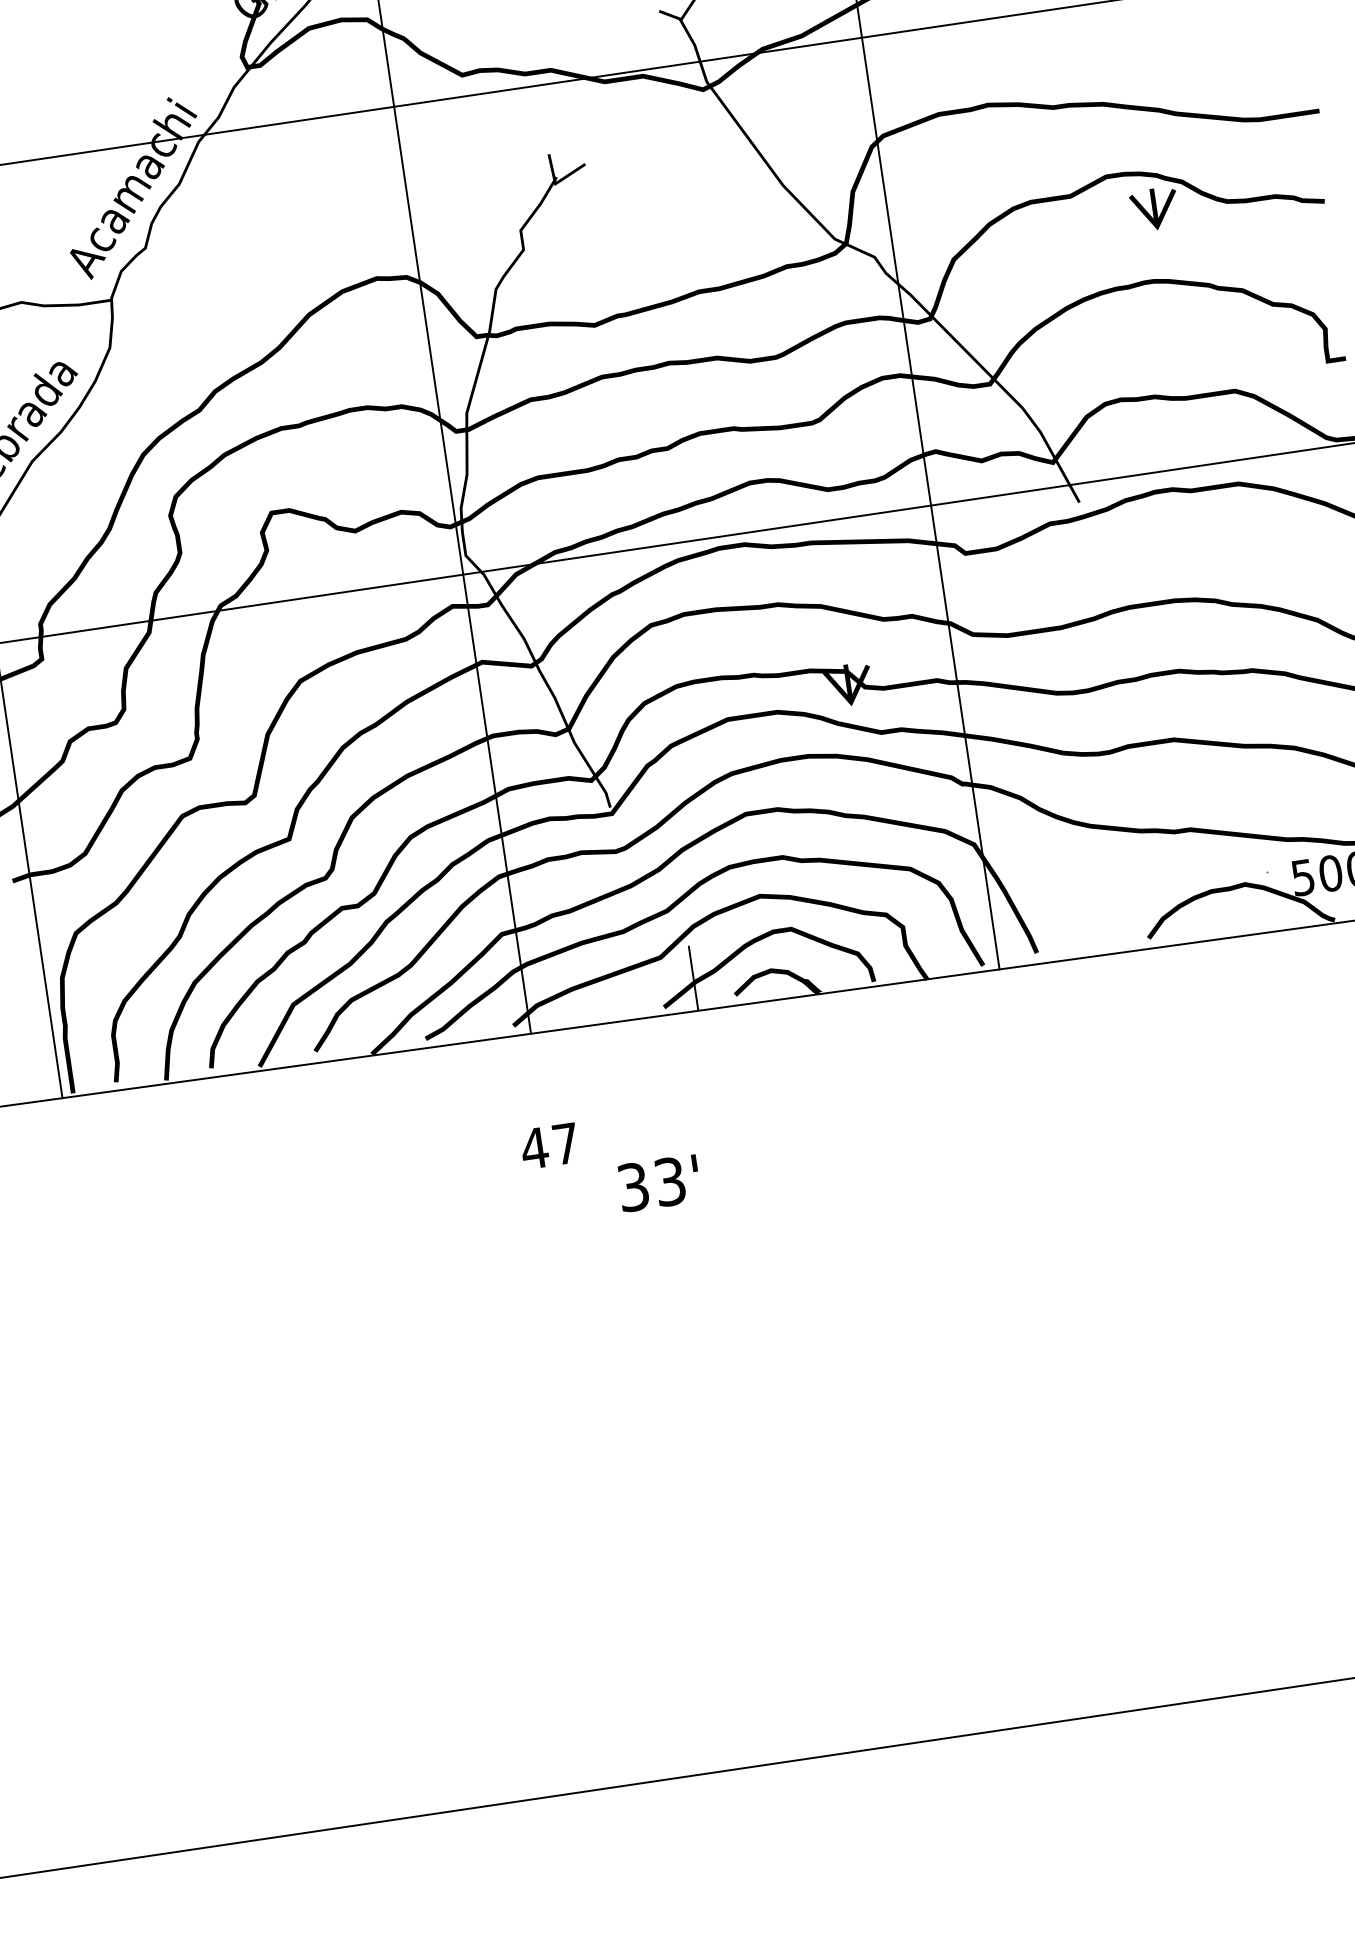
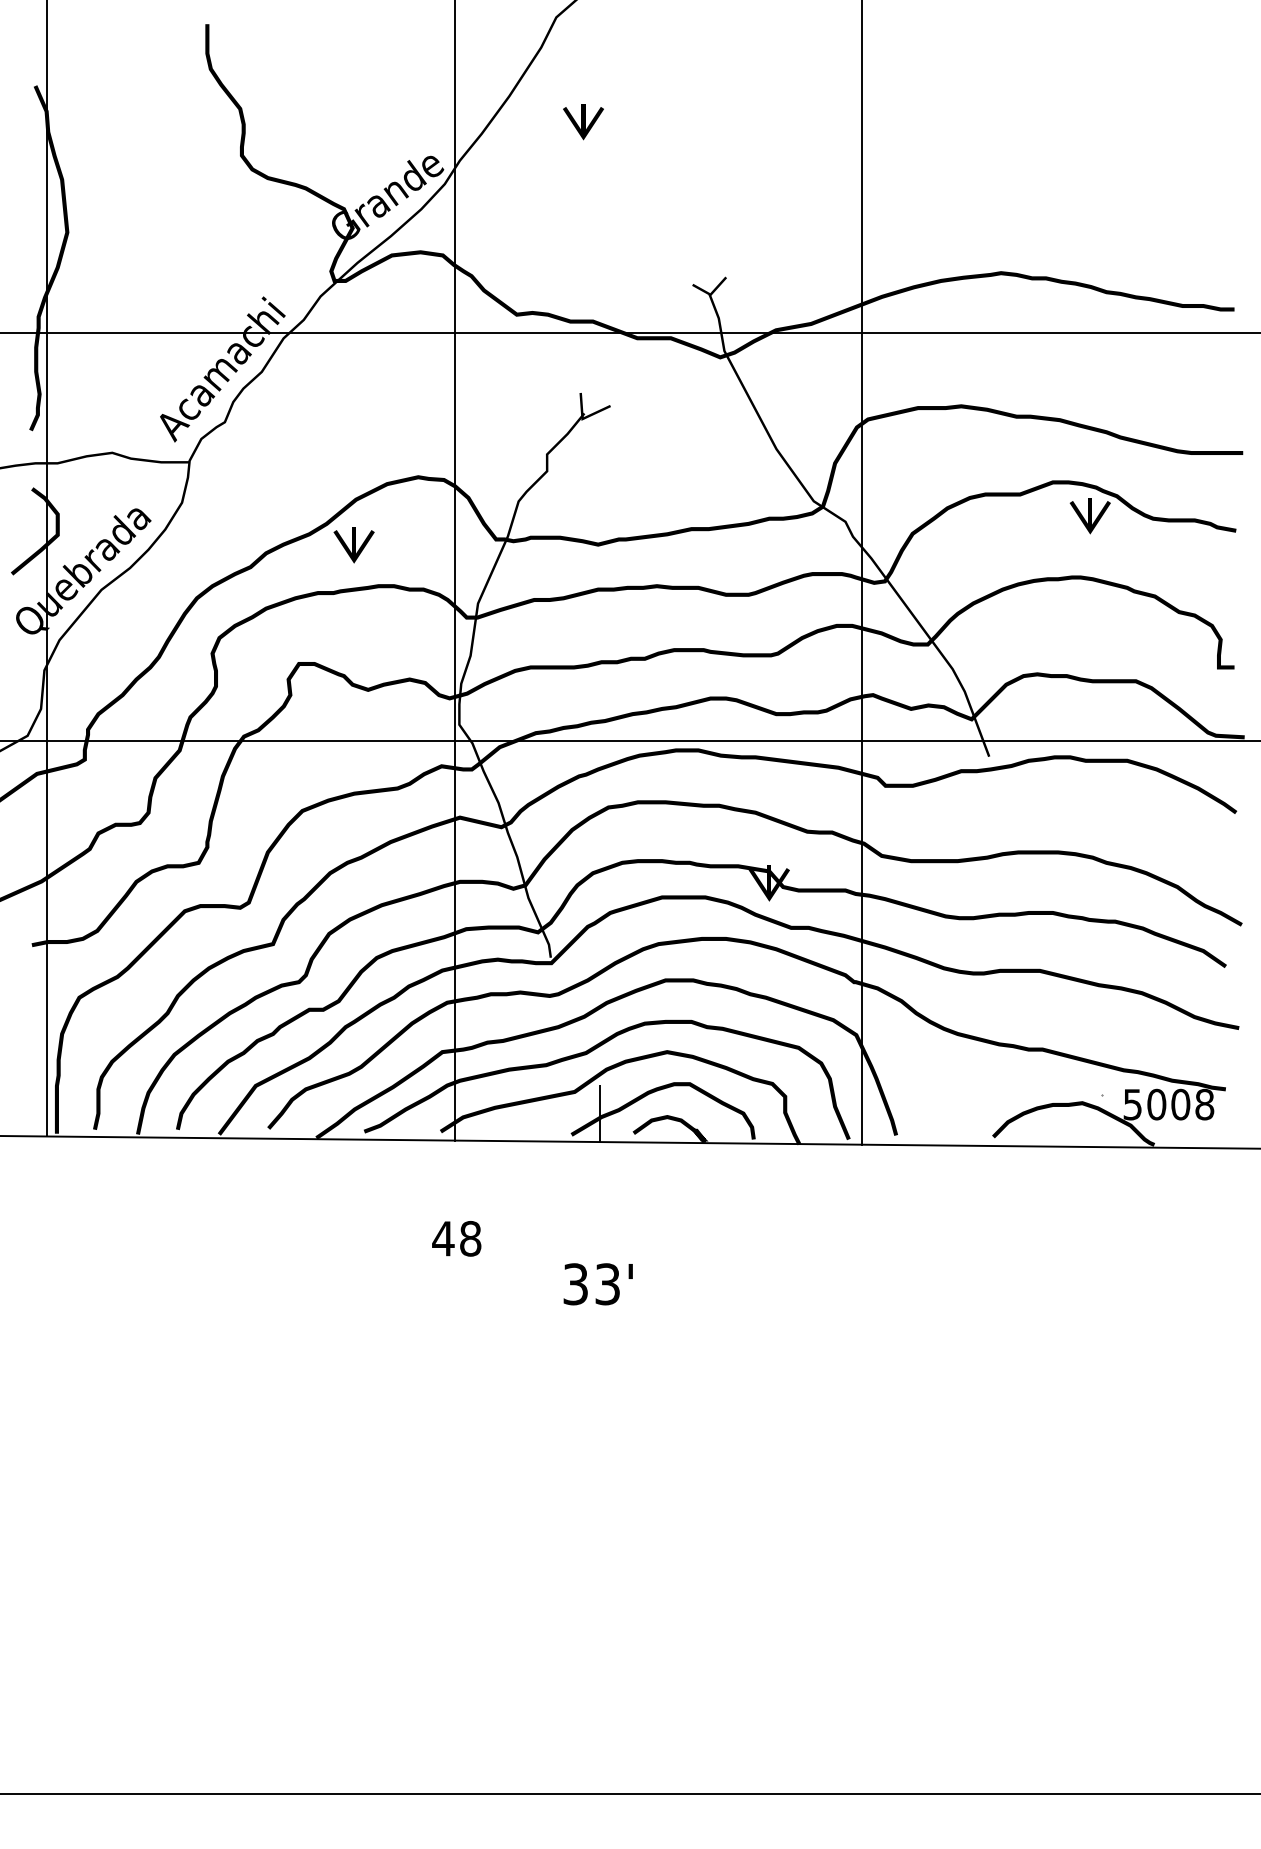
part: (313, 367) -> (353, 545), added
text: (565, 1143) -> (470, 1238), 47 -> 48
text: (658, 1183) -> (597, 1284), moved

